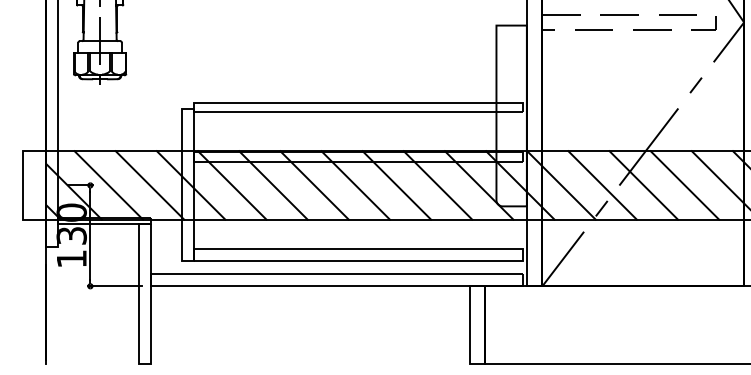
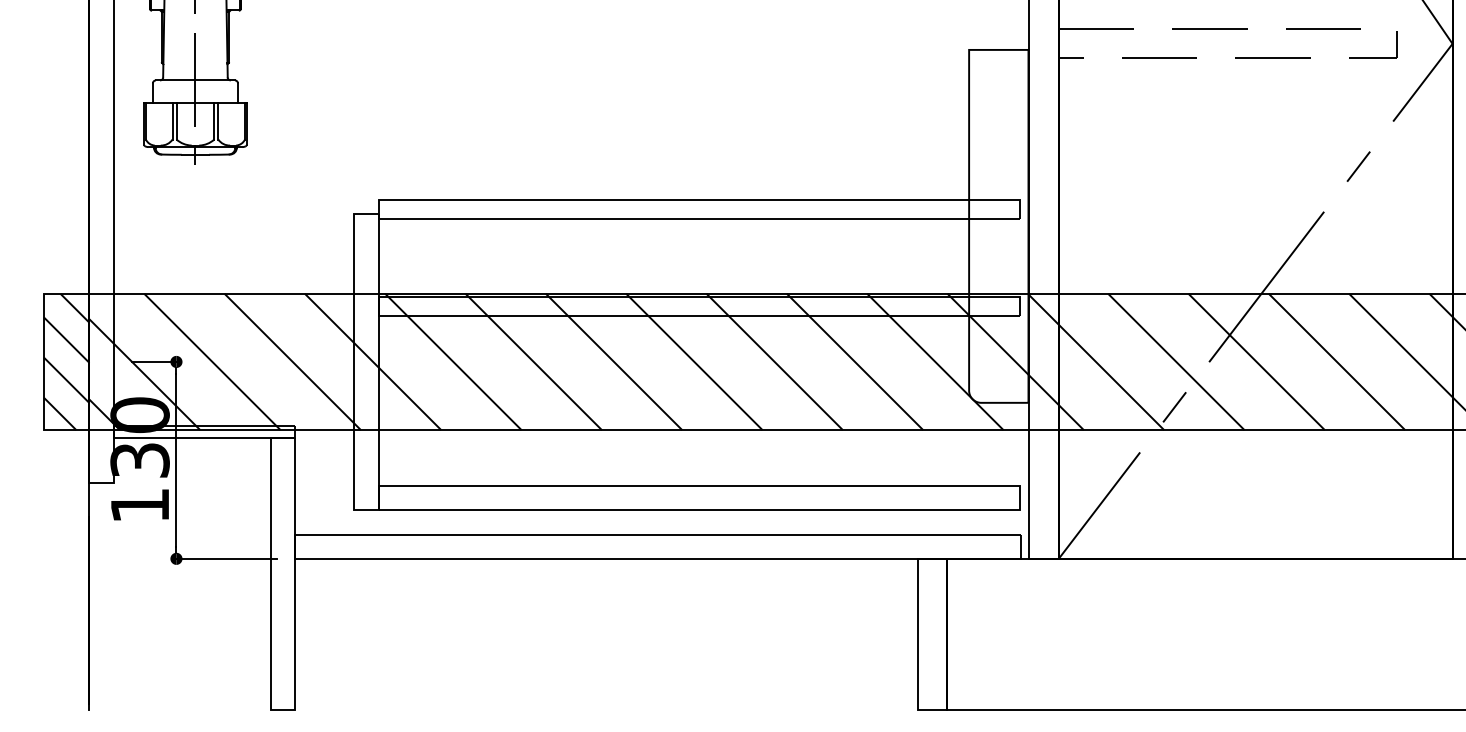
hatch: (33, 185) -> (65, 362), added

